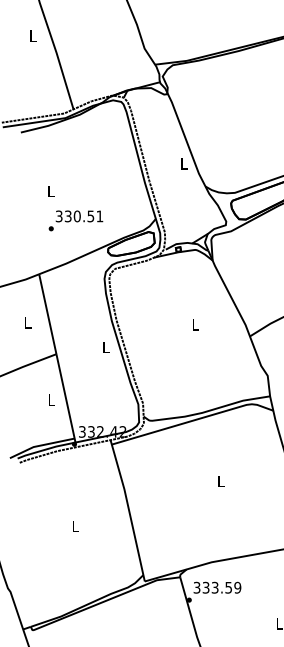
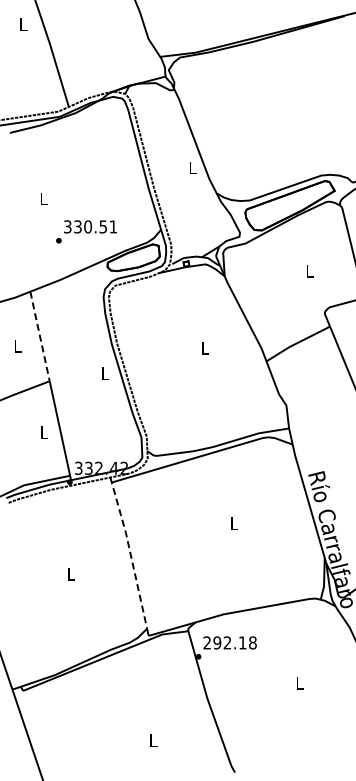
text: (75, 220) -> (86, 231), moved
line: (48, 314) -> (40, 336), solid -> dashed
line: (128, 507) -> (130, 552), solid -> dashed
text: (216, 587) -> (229, 642), 333.59 -> 292.18

